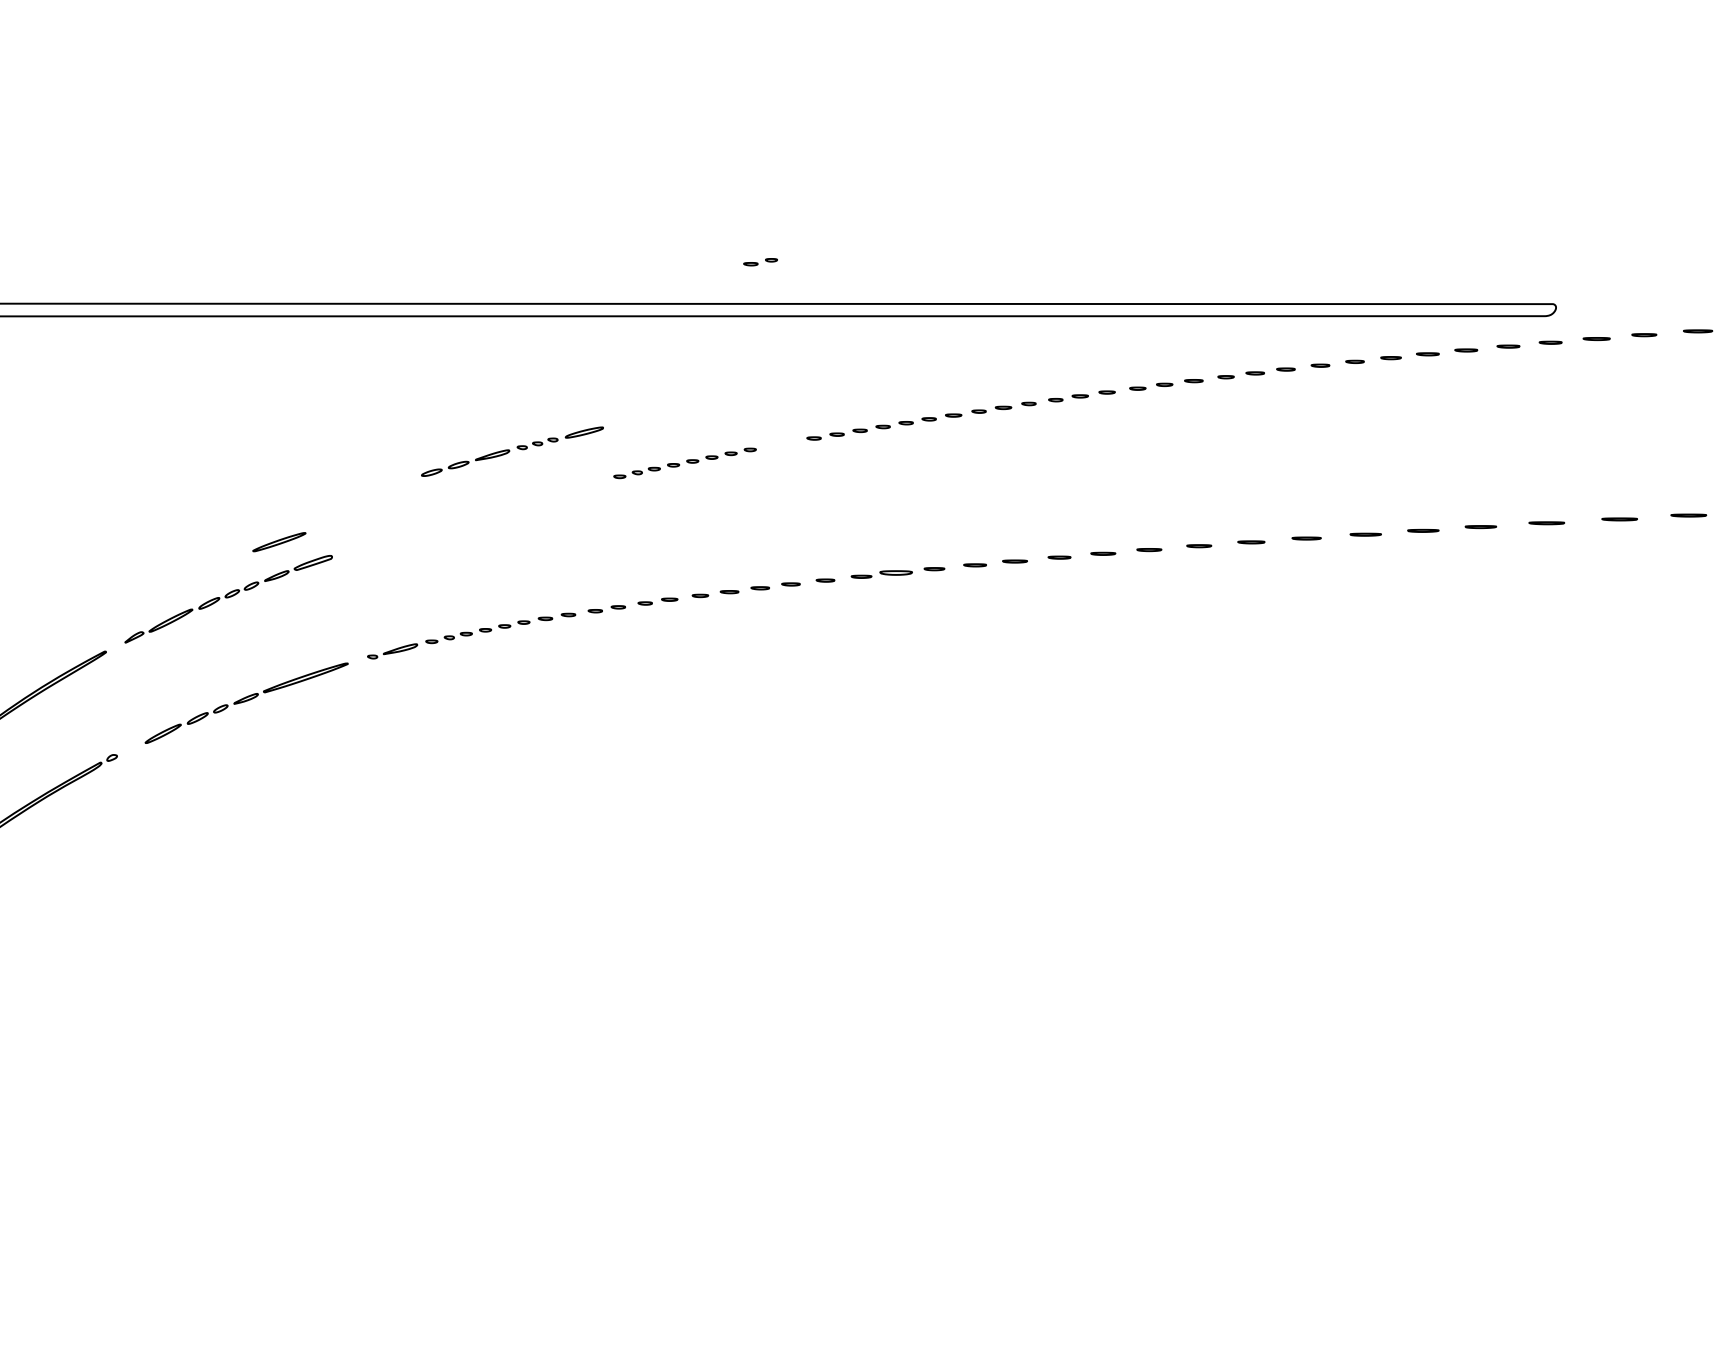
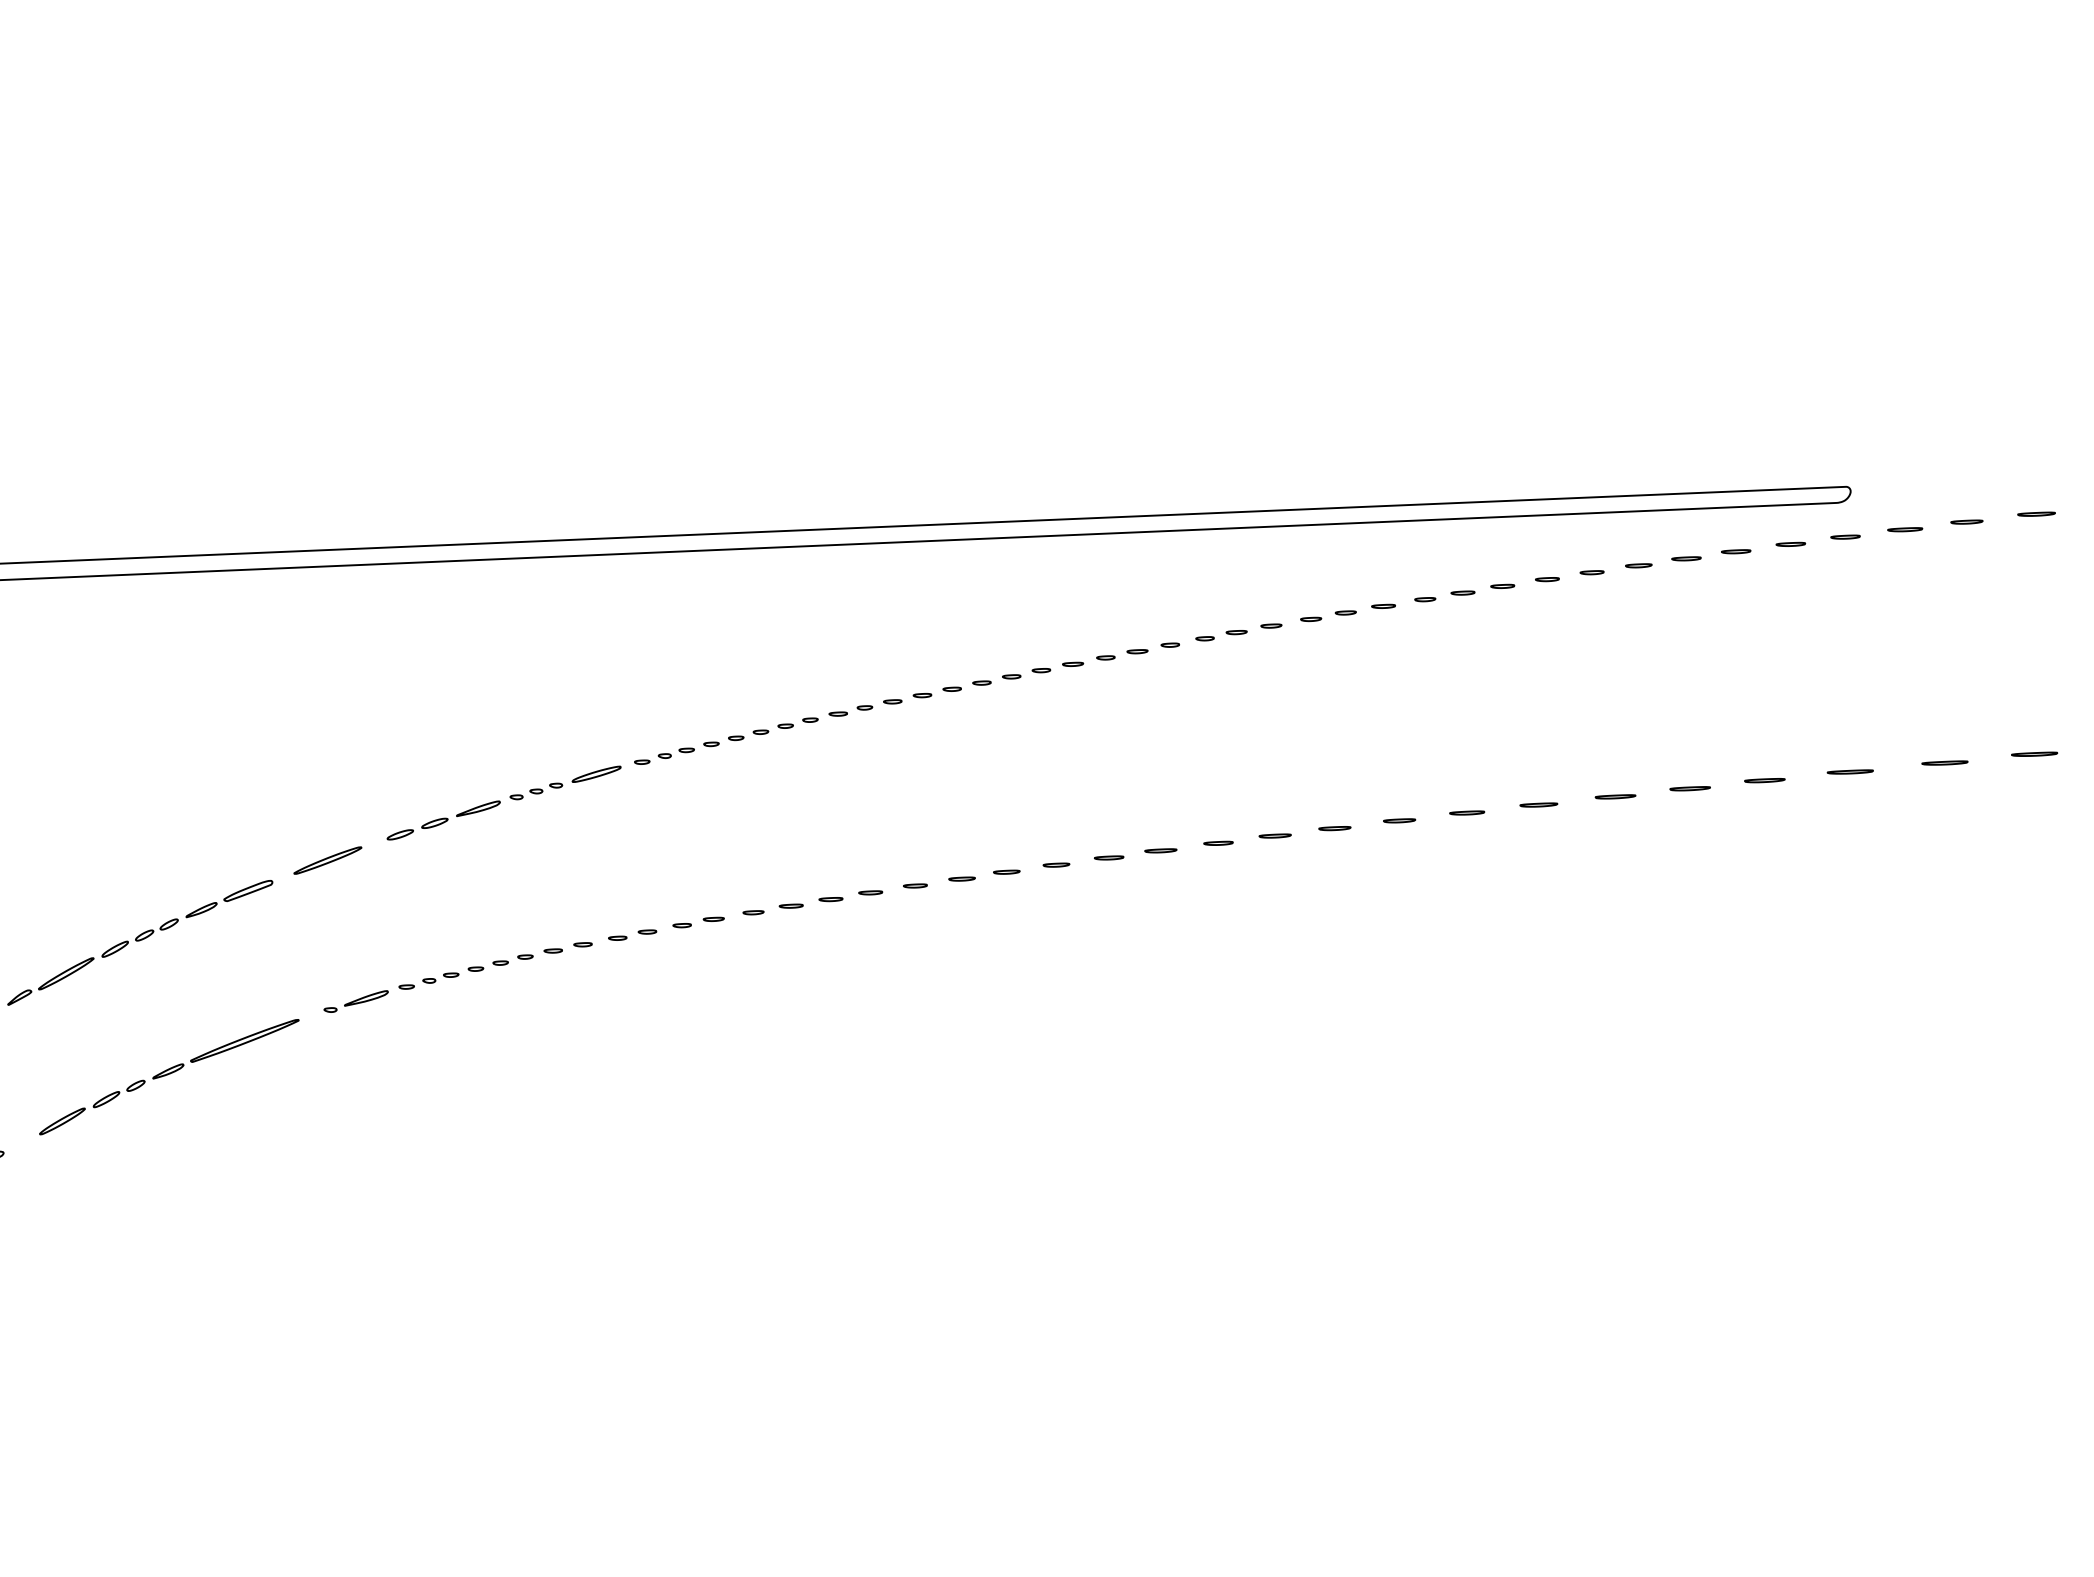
part: (760, 262) -> (850, 711), moved
part: (512, 451) -> (504, 802), moved
part: (279, 542) -> (328, 861), moved
part: (895, 572) -> (1005, 871), size x0.62

